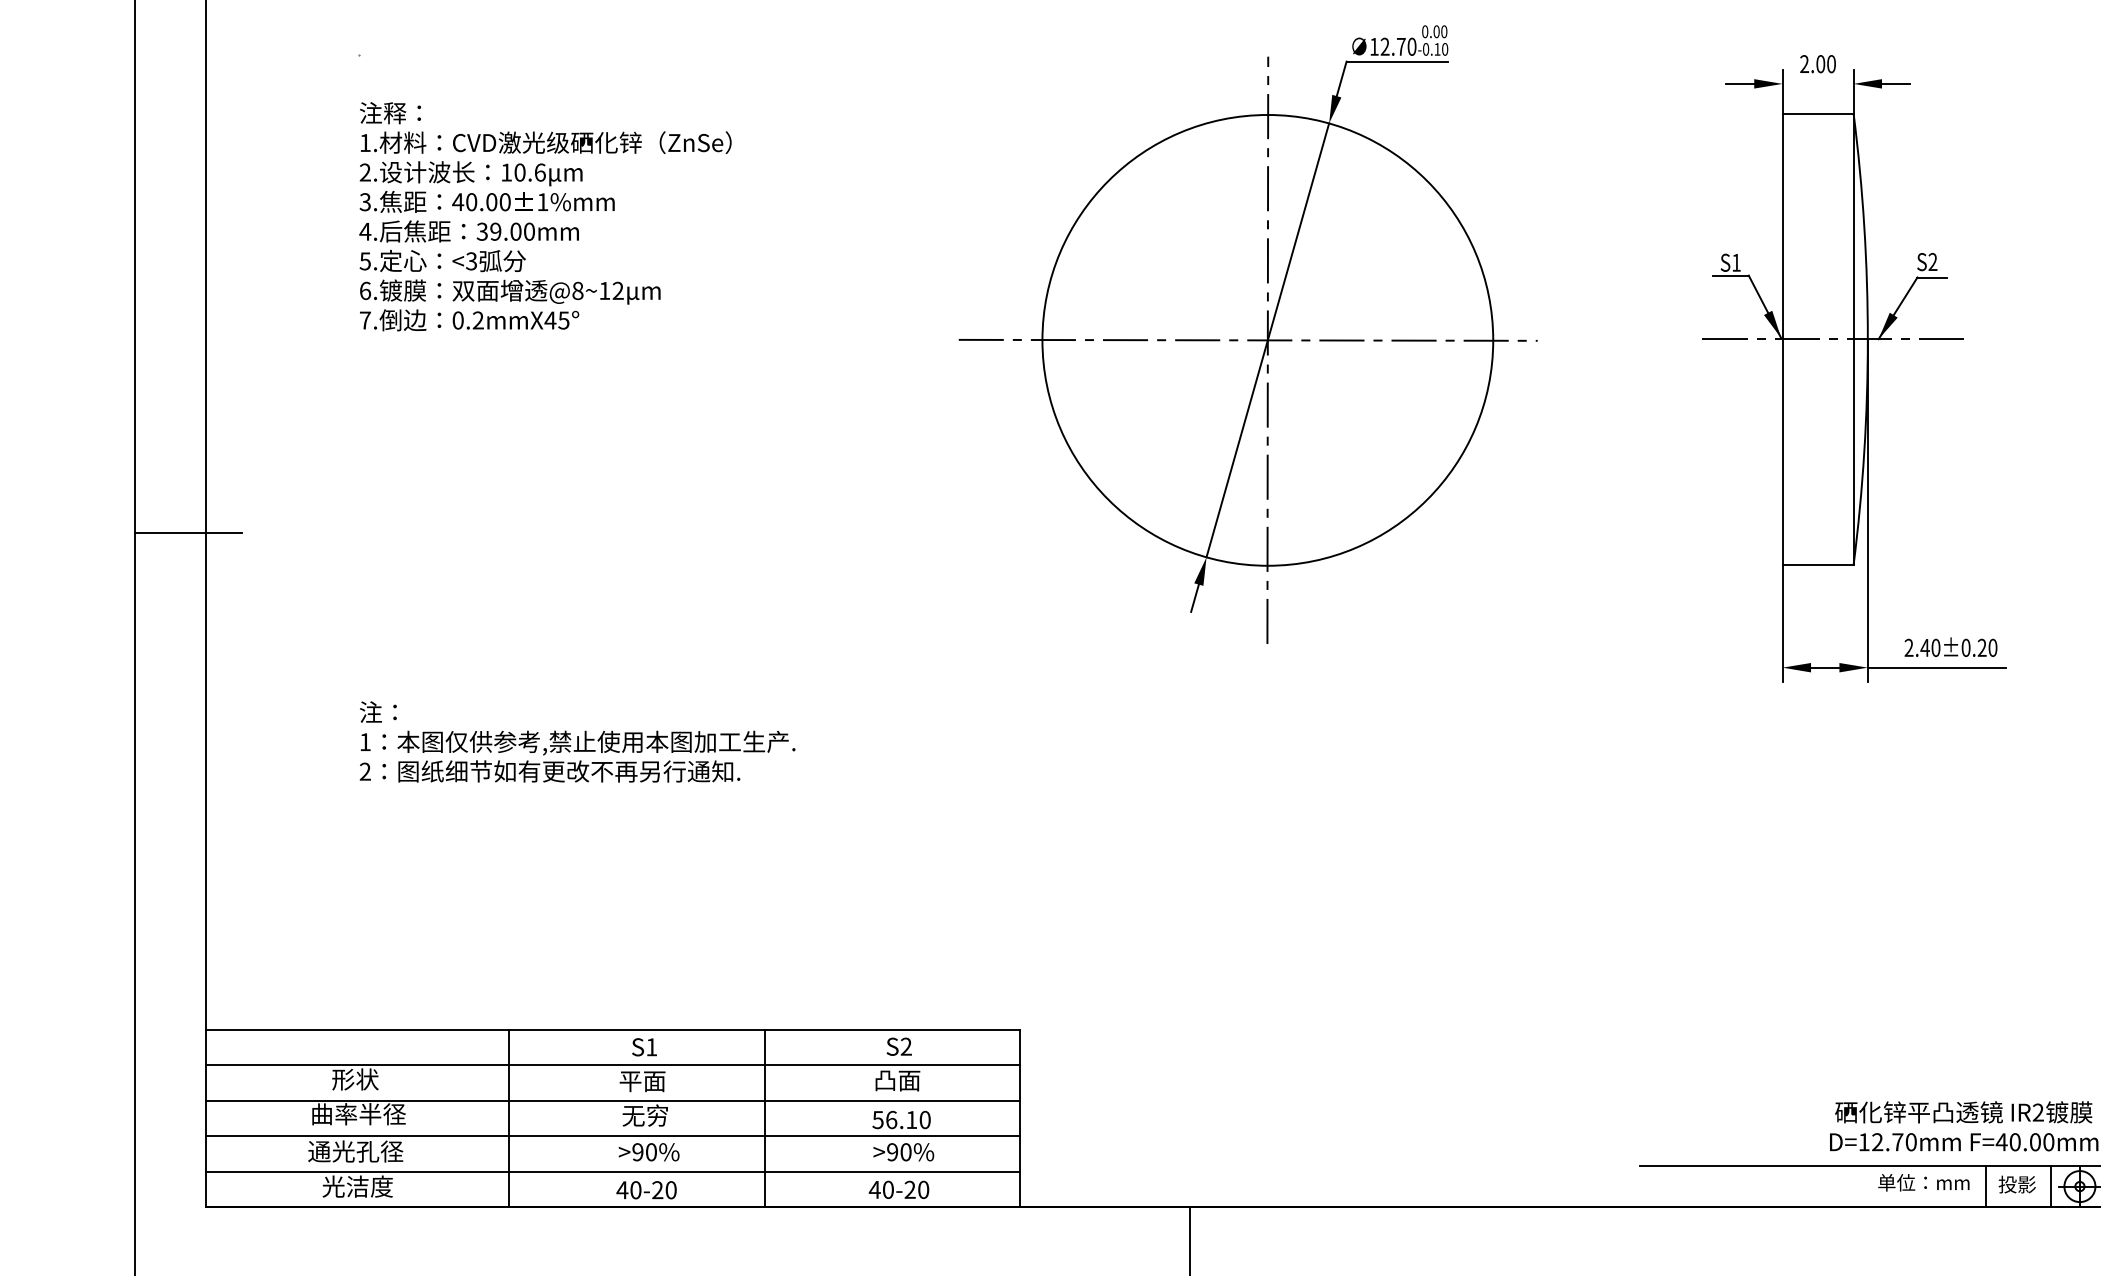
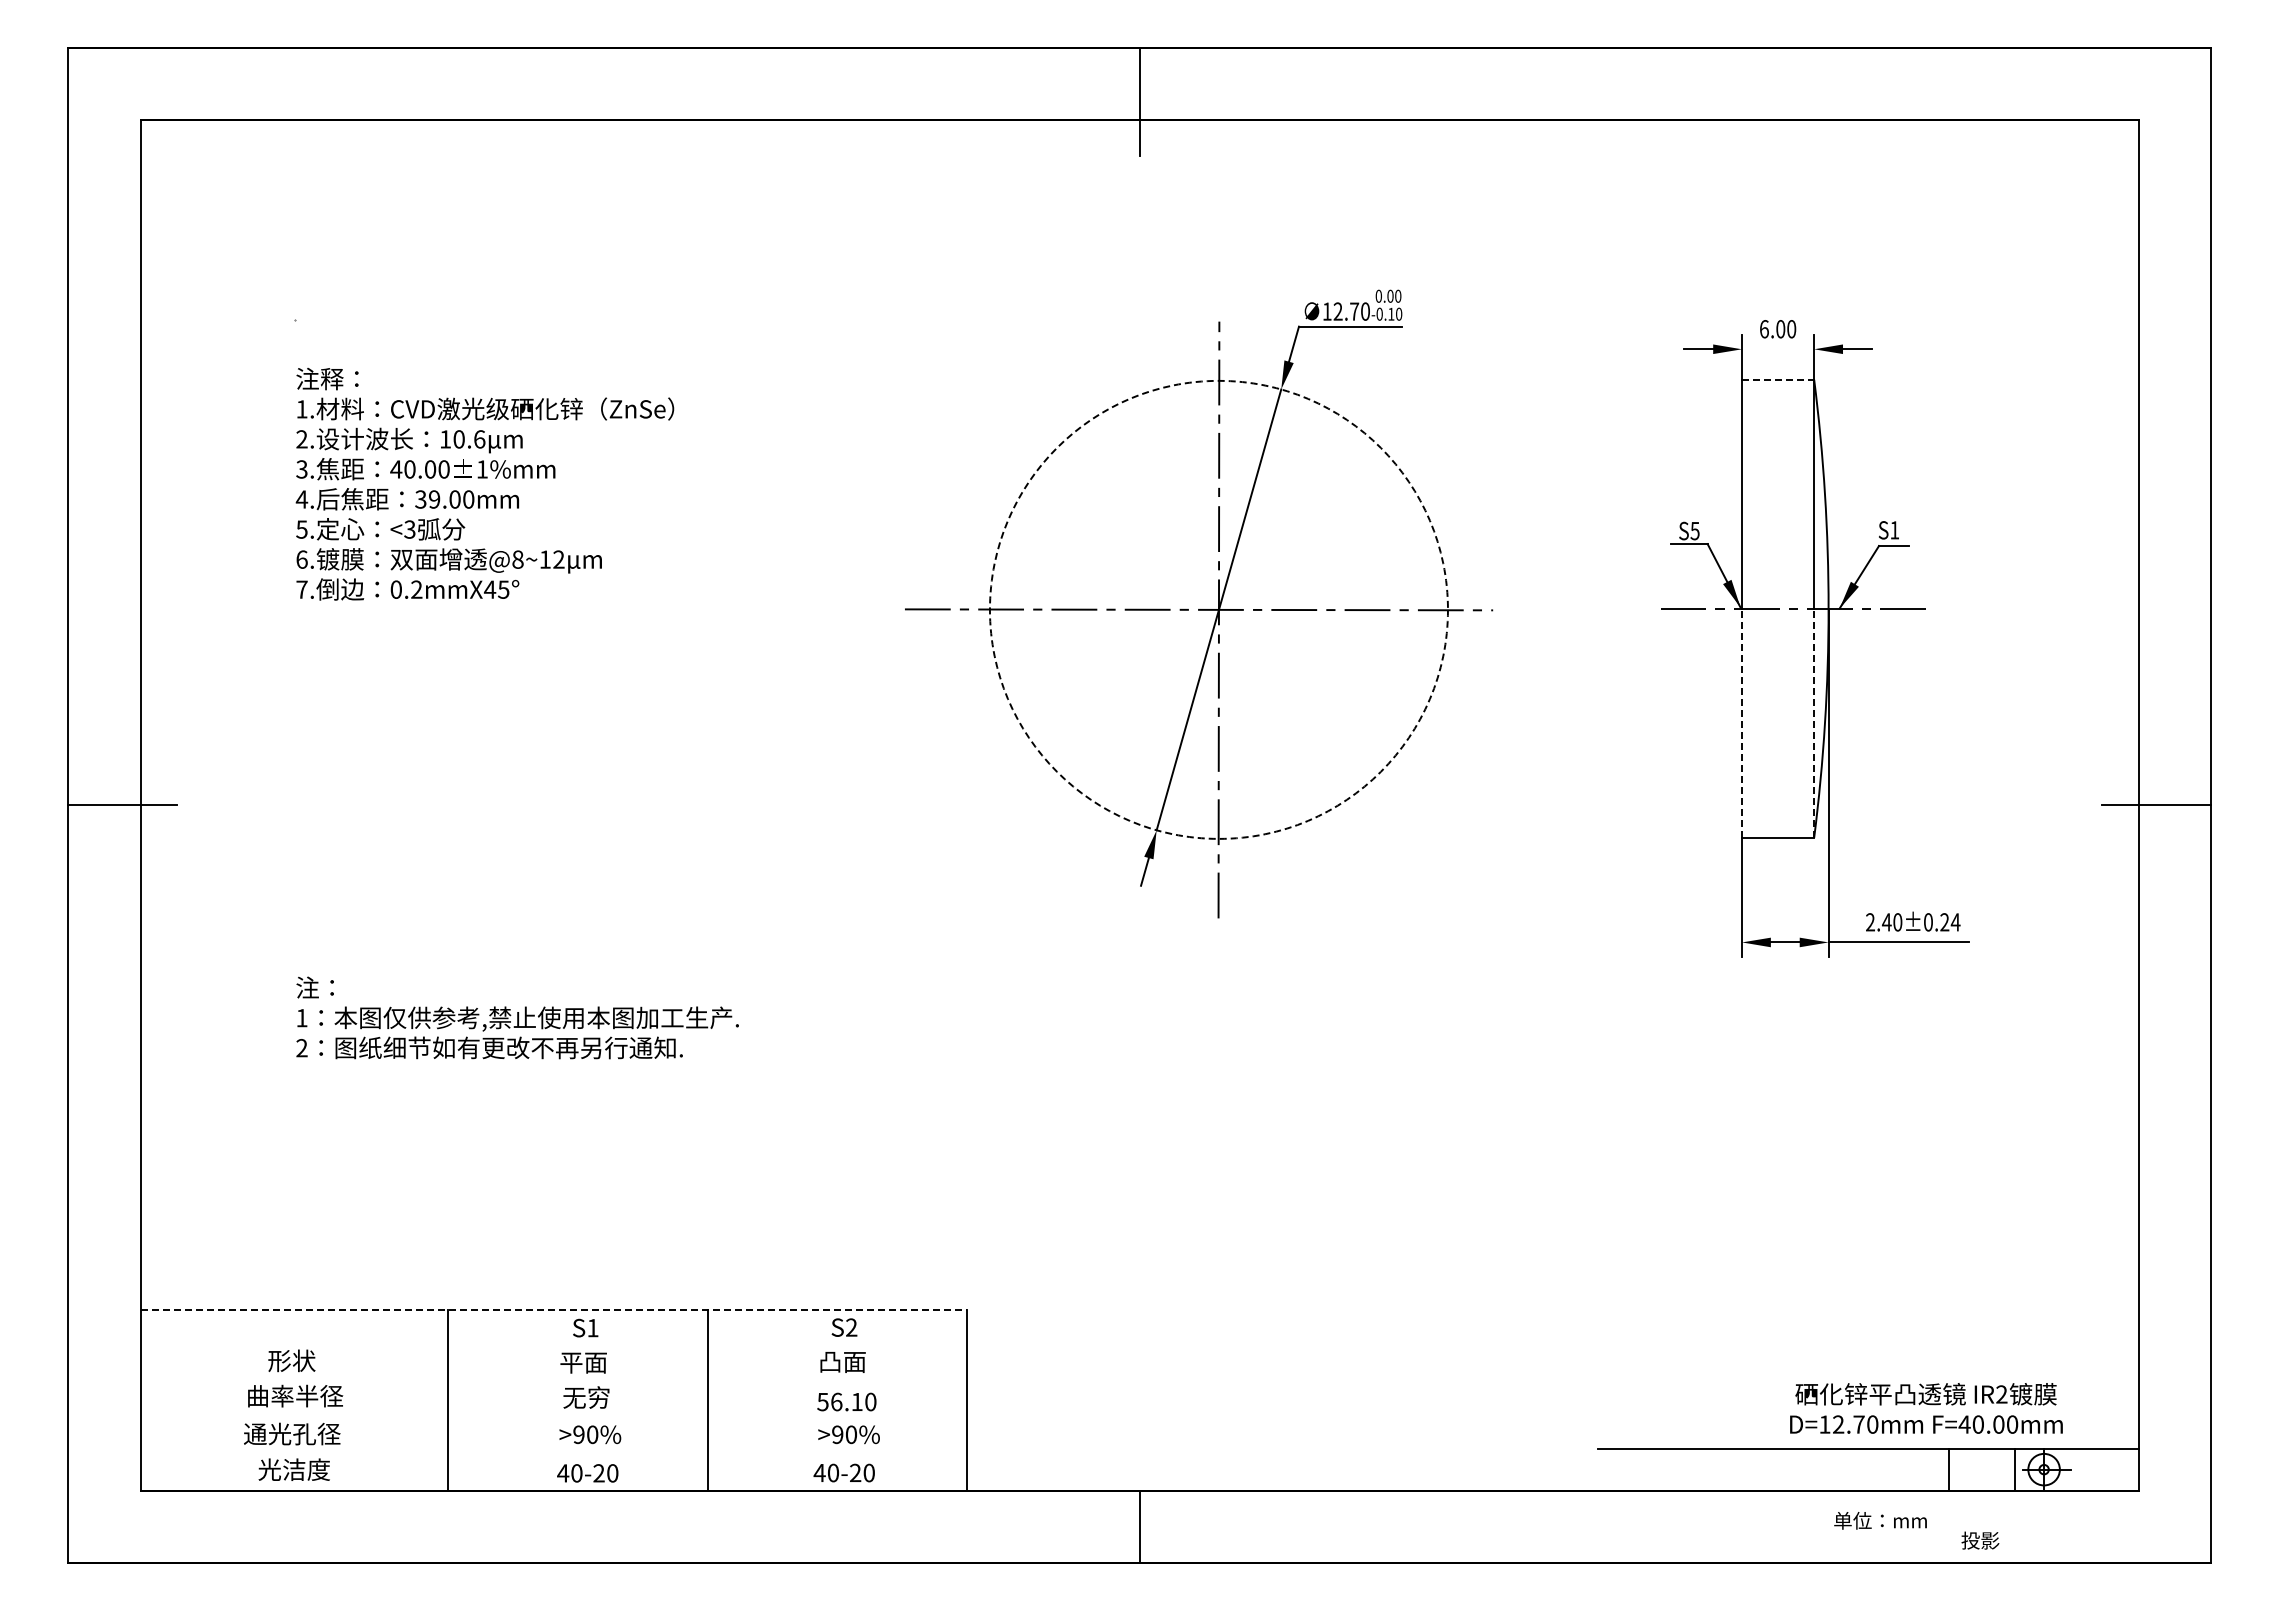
text: (1803, 64) -> (1763, 329), 2.00 -> 6.00
line: (1818, 113) -> (1778, 379), solid -> dashed
text: (1932, 262) -> (1894, 530), S2 -> S1
text: (1735, 263) -> (1694, 531), S1 -> S5
circle: (1267, 340) -> (1218, 609), solid -> dashed
line: (1783, 452) -> (1742, 723), solid -> dashed
line: (1853, 452) -> (1814, 723), solid -> dashed
text: (1992, 648) -> (1955, 922), 2.40±0.20 -> 2.40±0.24
line: (613, 1029) -> (554, 1310), solid -> dashed
line: (612, 1065) -> (553, 1346), removed
line: (612, 1100) -> (553, 1382), removed
line: (612, 1136) -> (553, 1418), removed
line: (612, 1171) -> (553, 1454), removed
text: (1923, 1182) -> (1880, 1520), moved
text: (2017, 1184) -> (1980, 1540), moved

